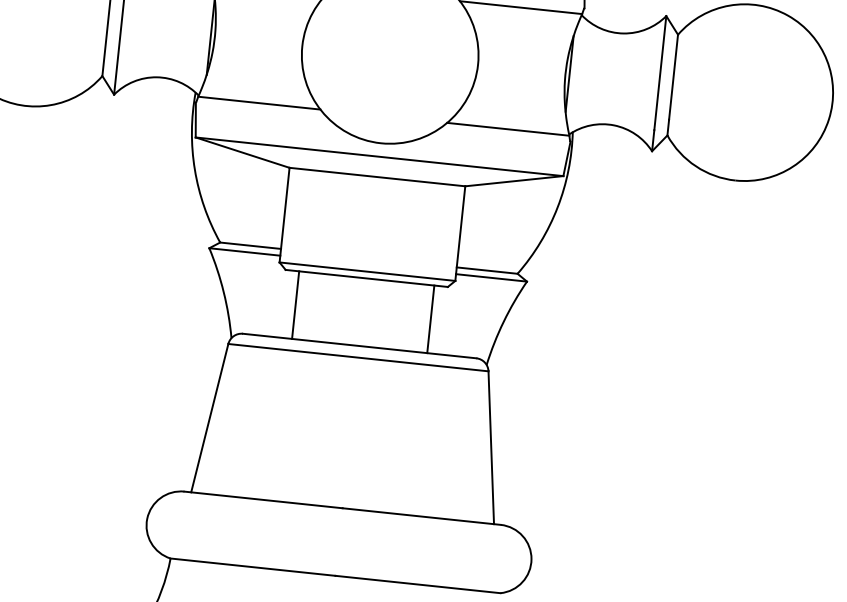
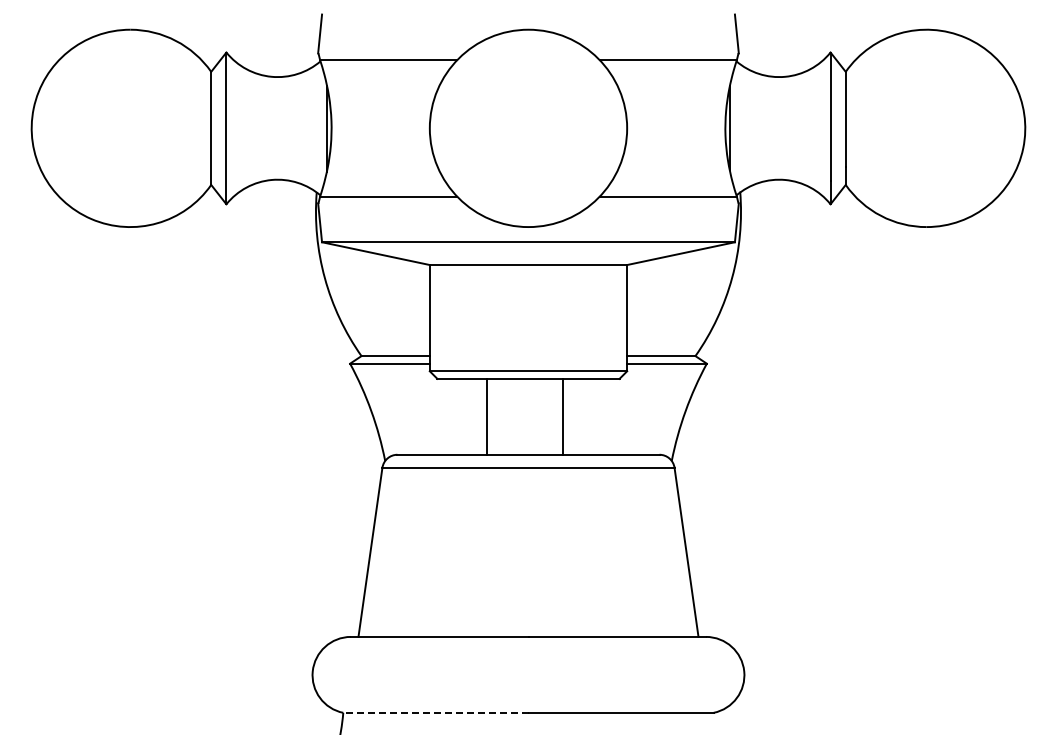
line: (295, 304) -> (486, 416), moved
line: (430, 319) -> (563, 416), moved
line: (252, 566) -> (435, 712), solid -> dashed

